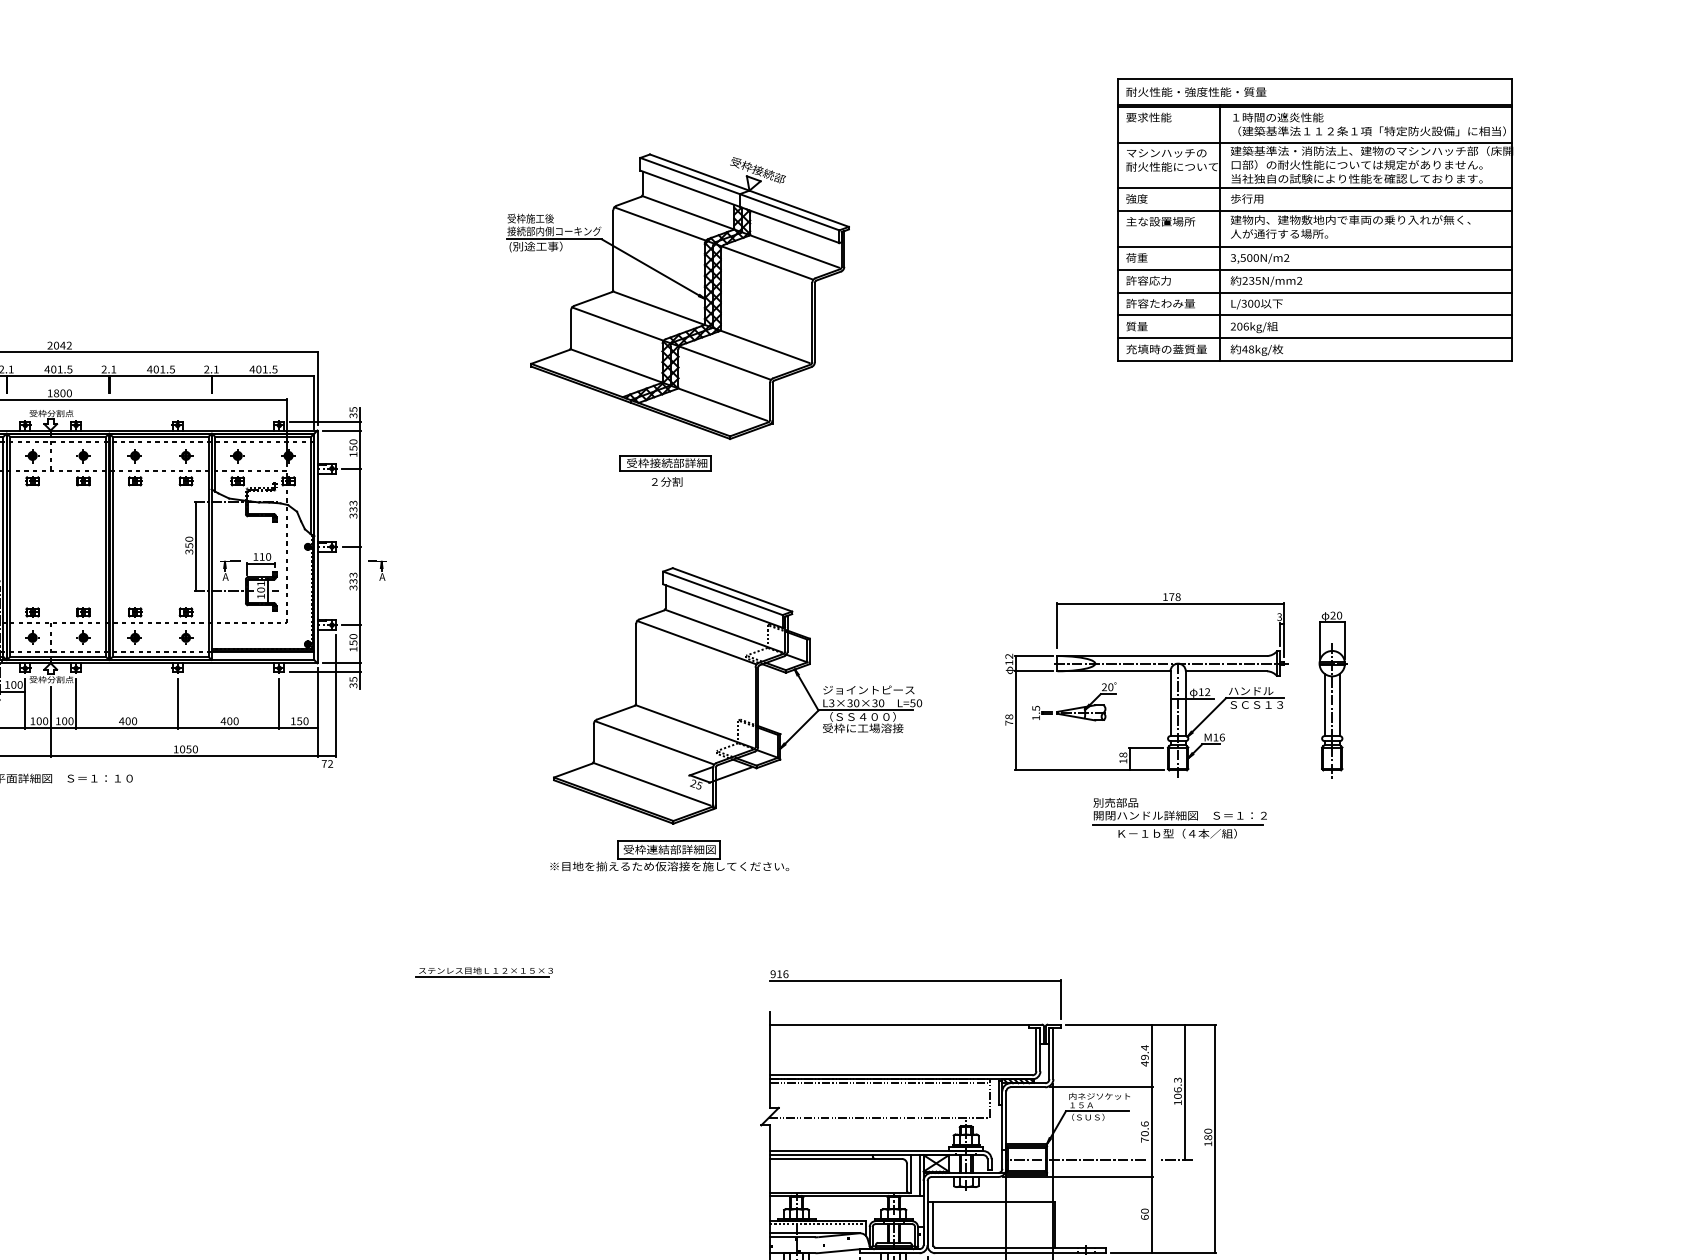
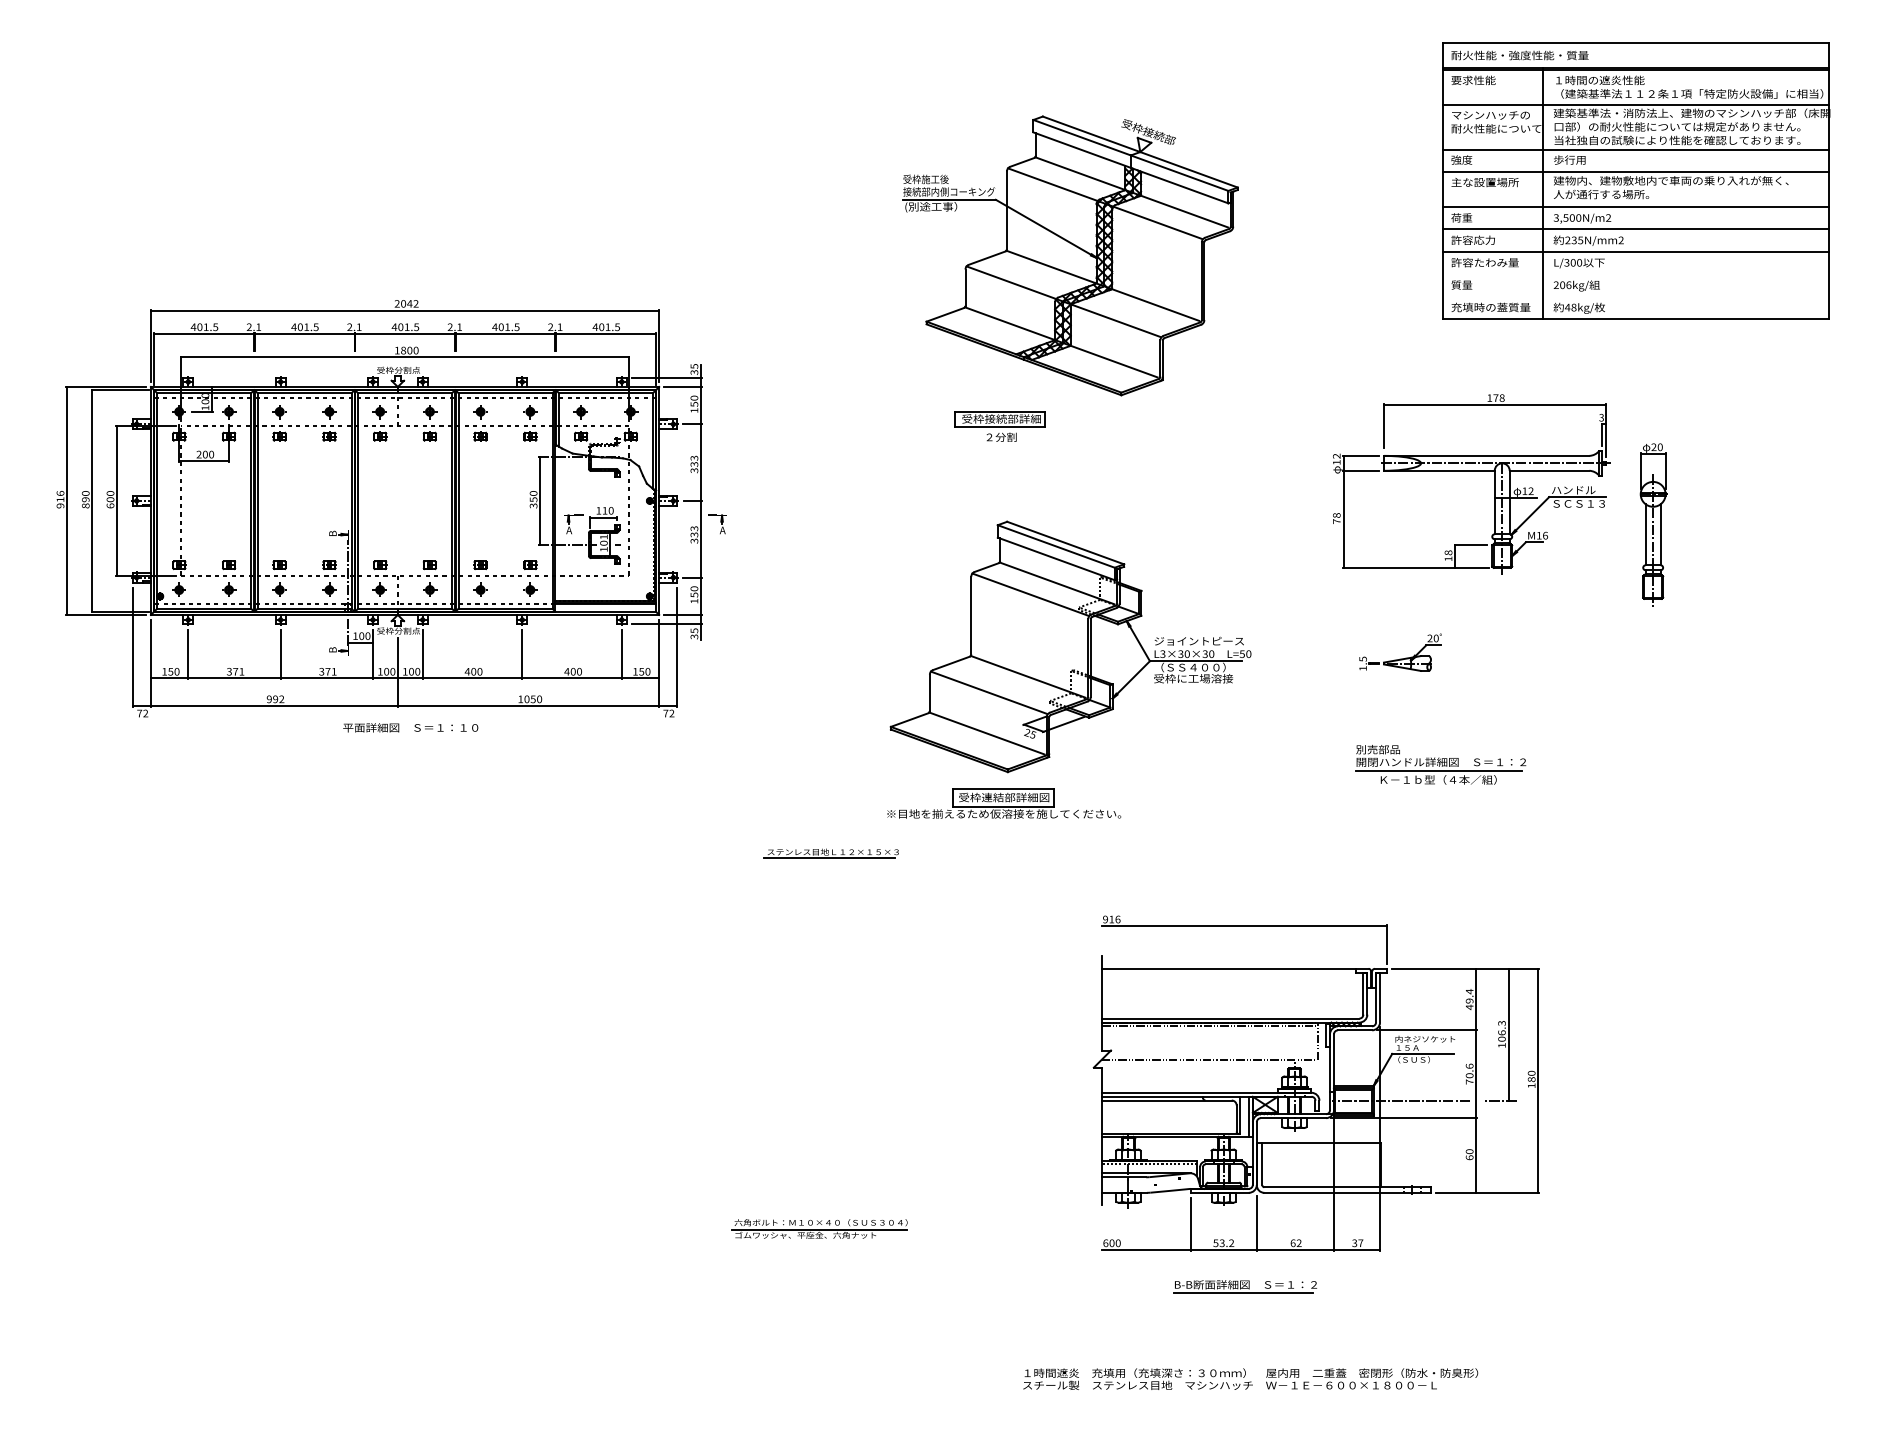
part: (678, 296) -> (1070, 255), moved
line: (1315, 315) -> (1636, 274), removed
line: (1315, 338) -> (1636, 296), removed
part: (1146, 671) -> (1471, 471), moved
part: (1332, 694) -> (1653, 524), moved
part: (1179, 817) -> (1440, 764), moved
part: (483, 972) -> (830, 853), moved

